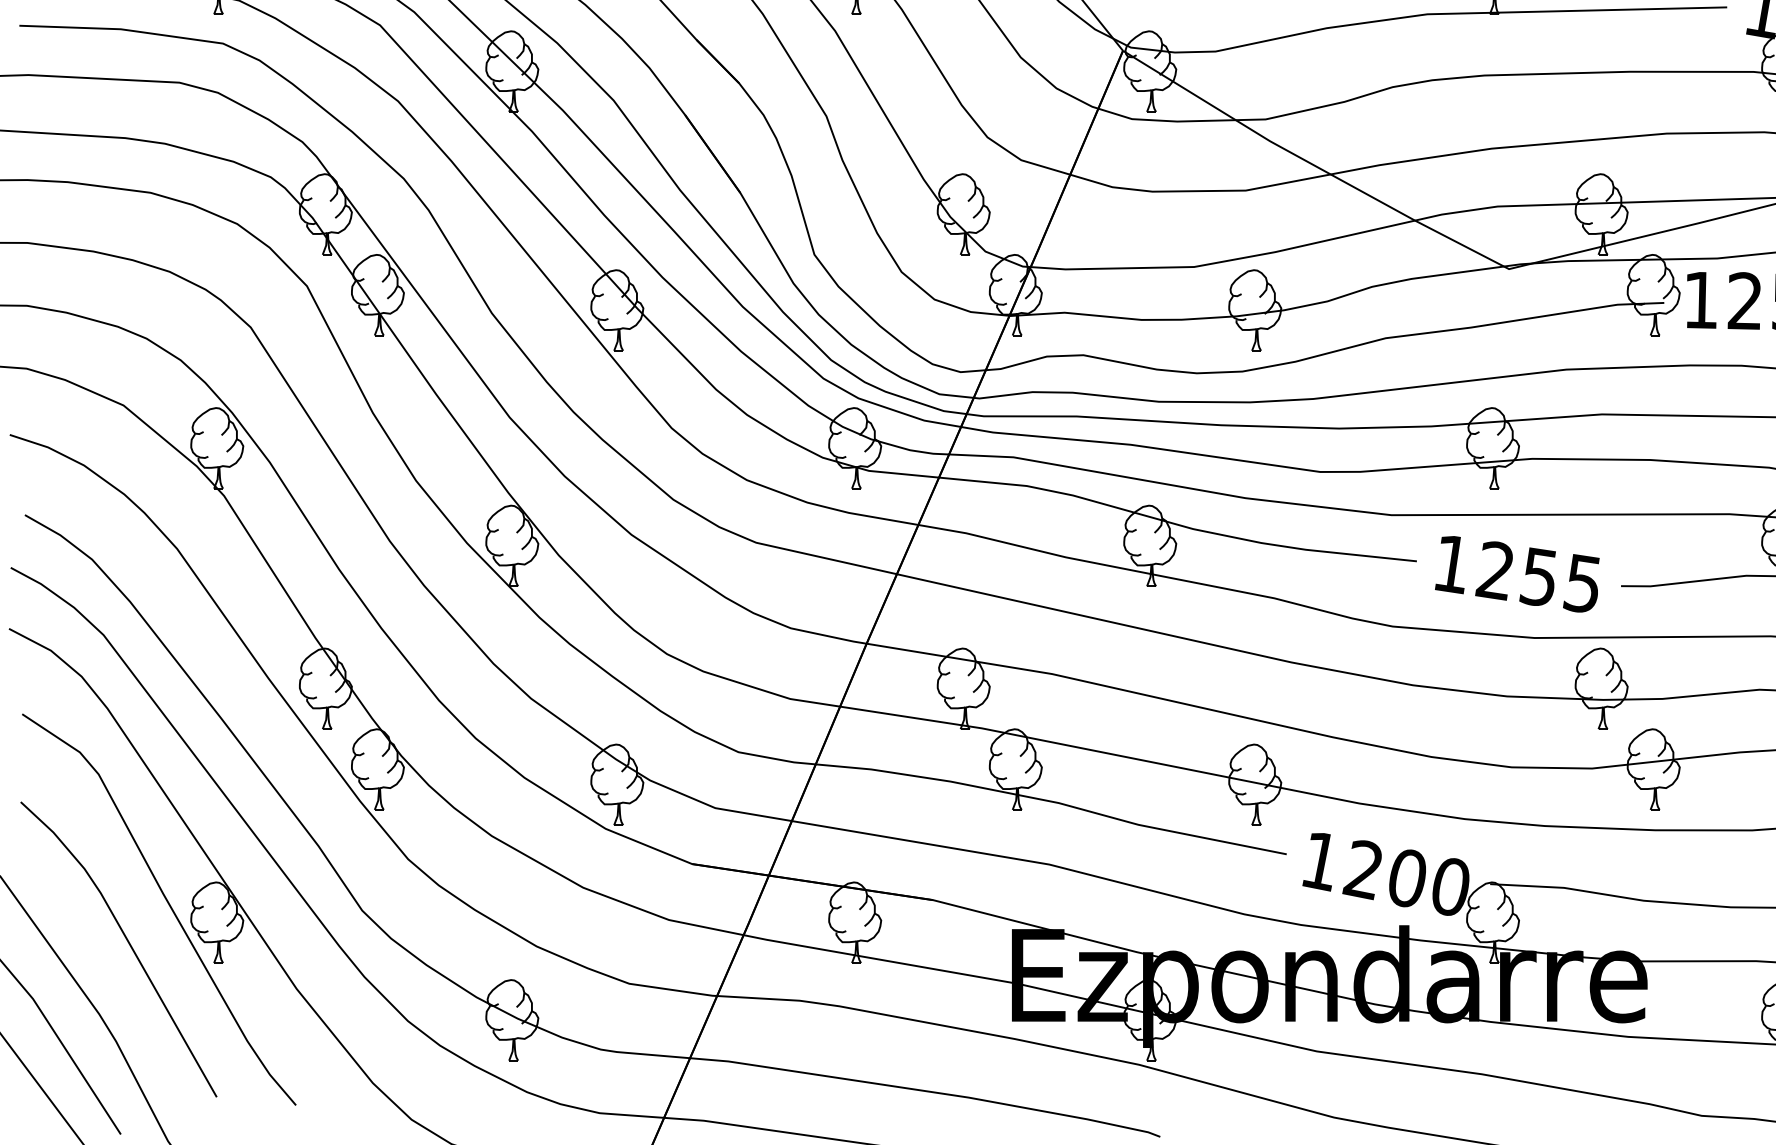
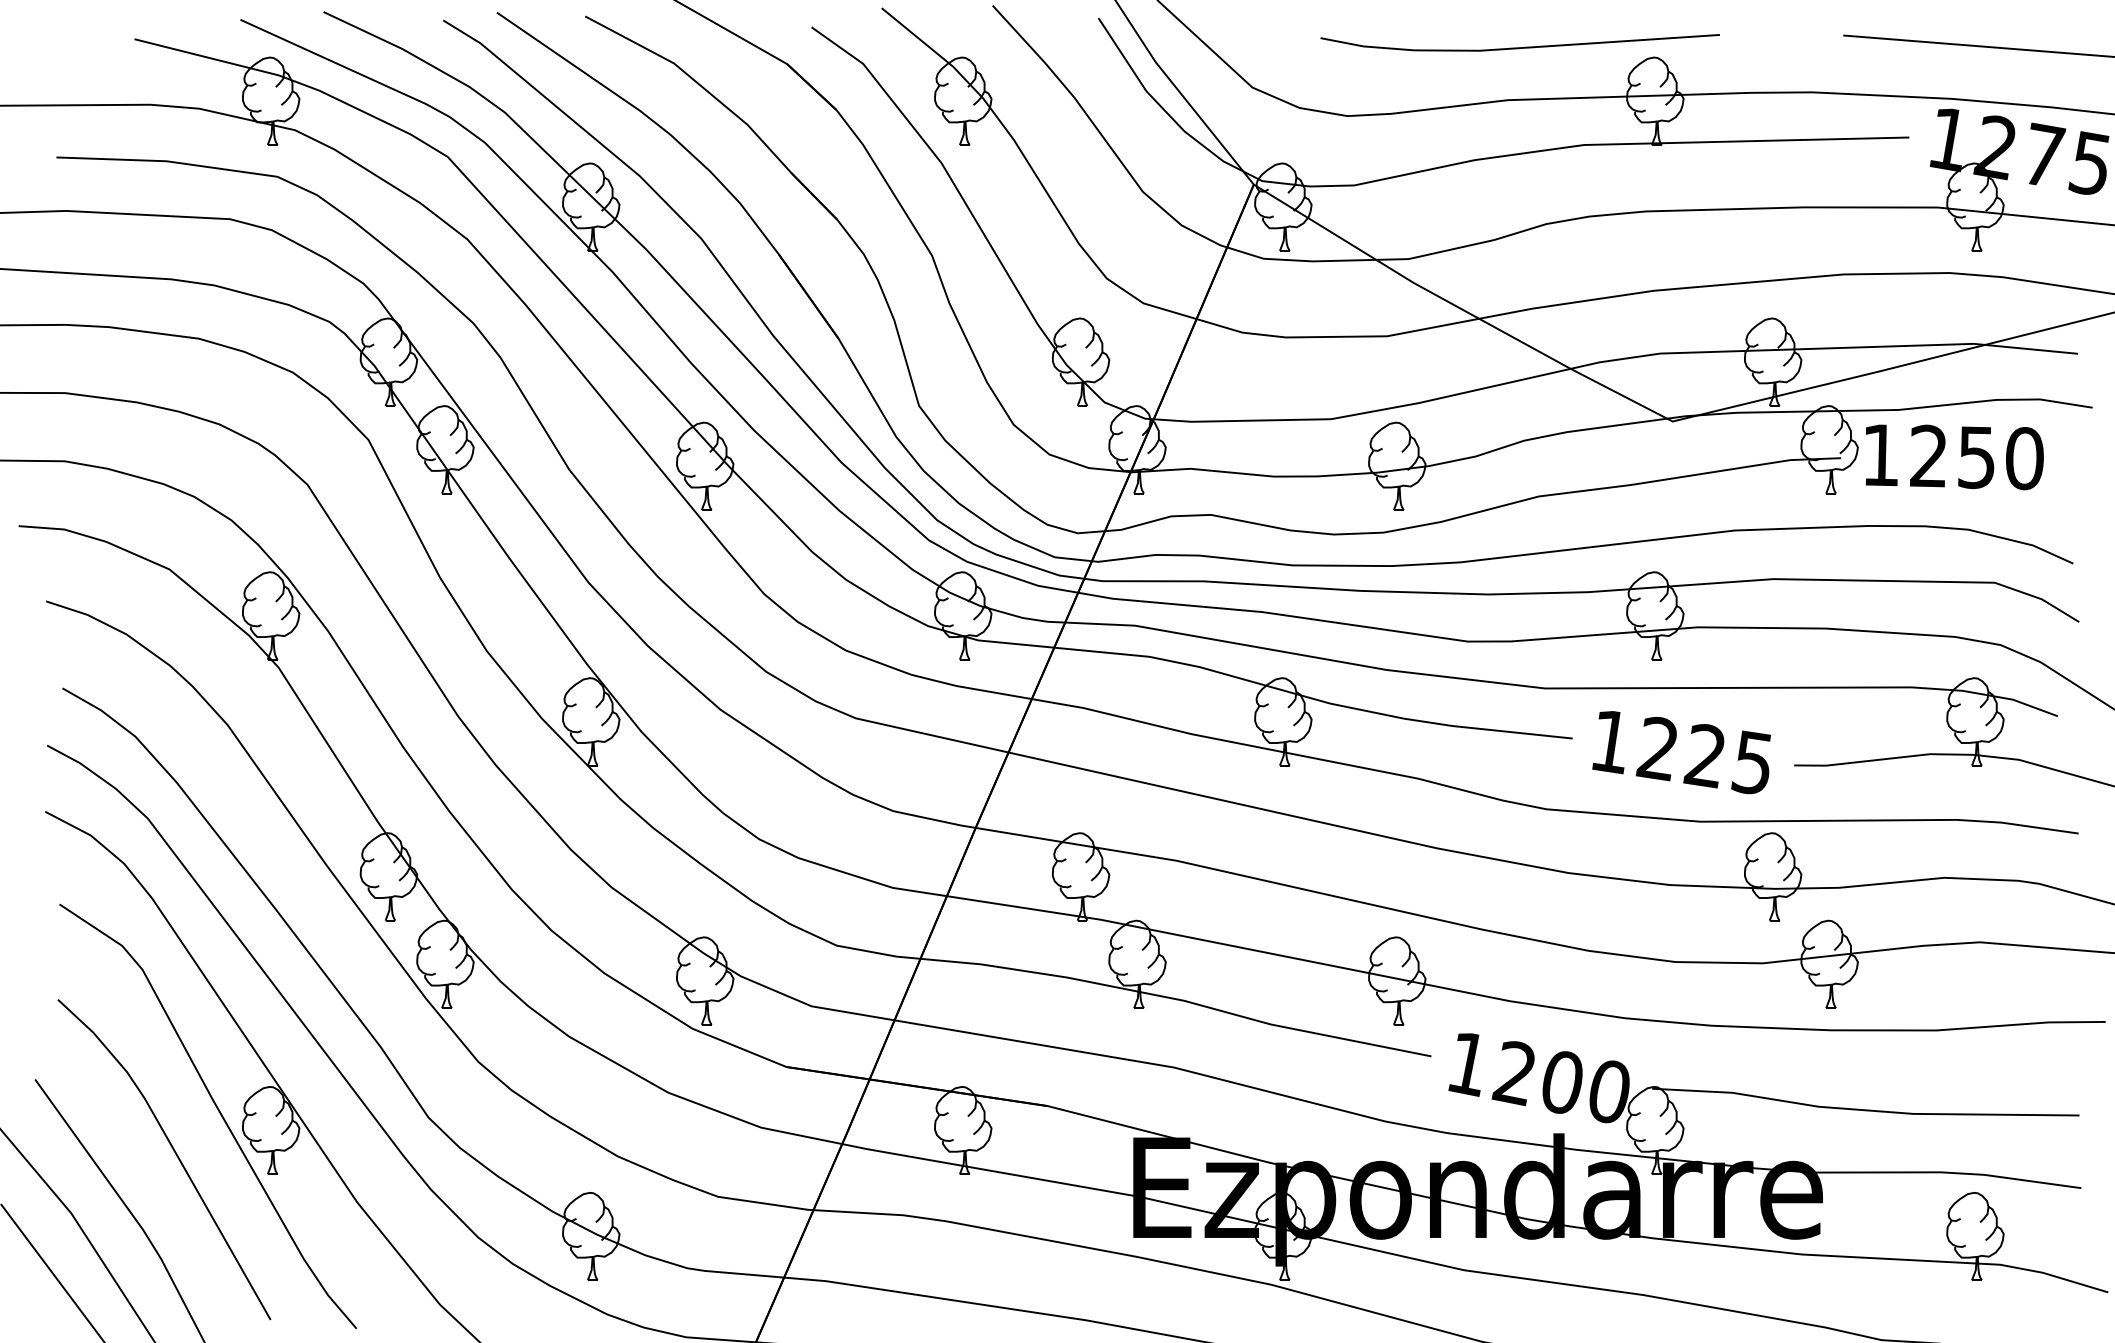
text: (1537, 576) -> (1703, 755), 1255 -> 1225

